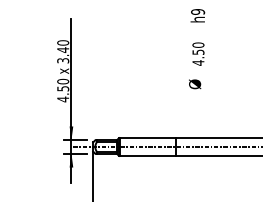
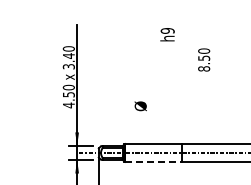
text: (197, 15) -> (167, 34), moved
text: (198, 62) -> (204, 68), 4.50 -> 8.50
text: (195, 84) -> (141, 106), moved
line: (148, 155) -> (154, 161), solid -> dashed

